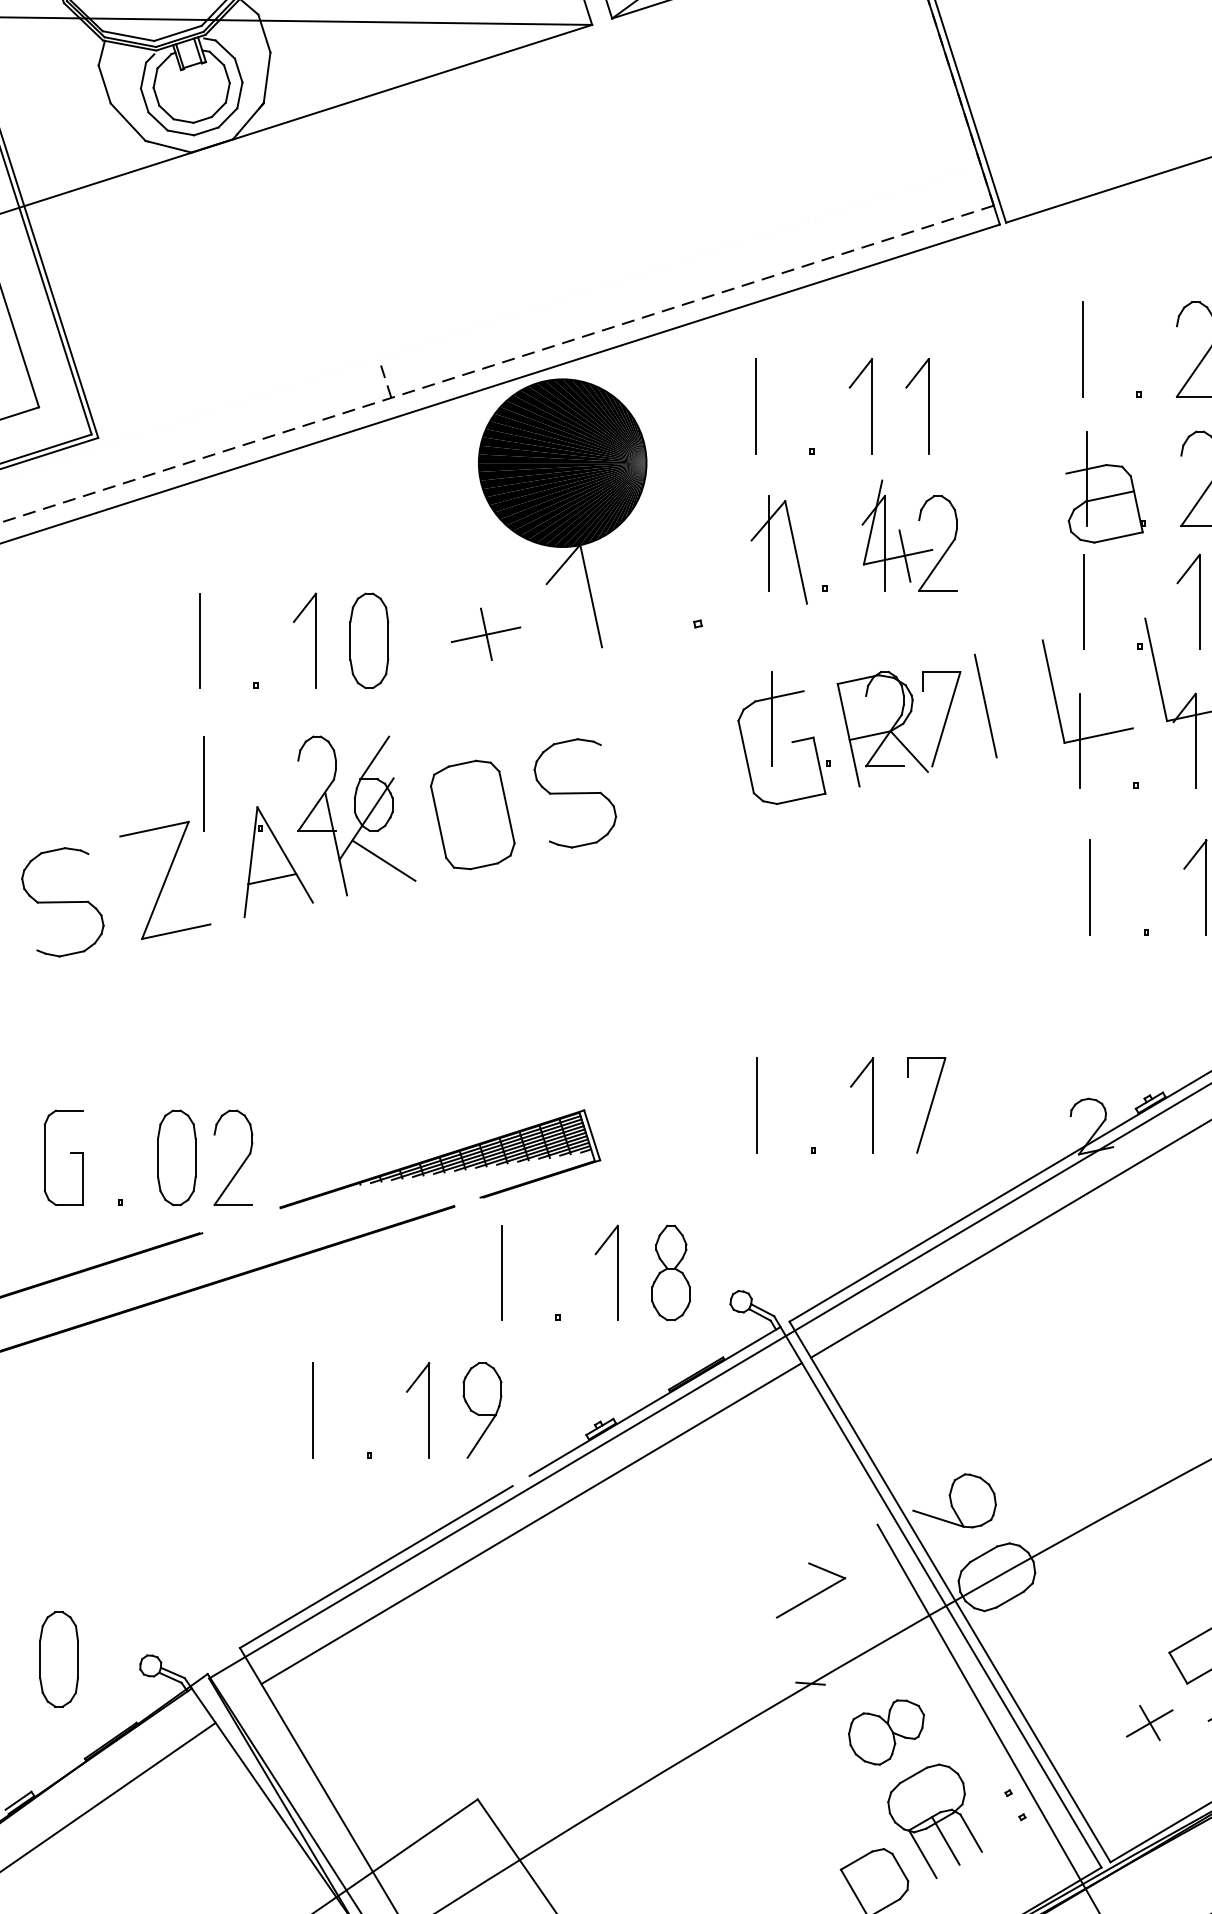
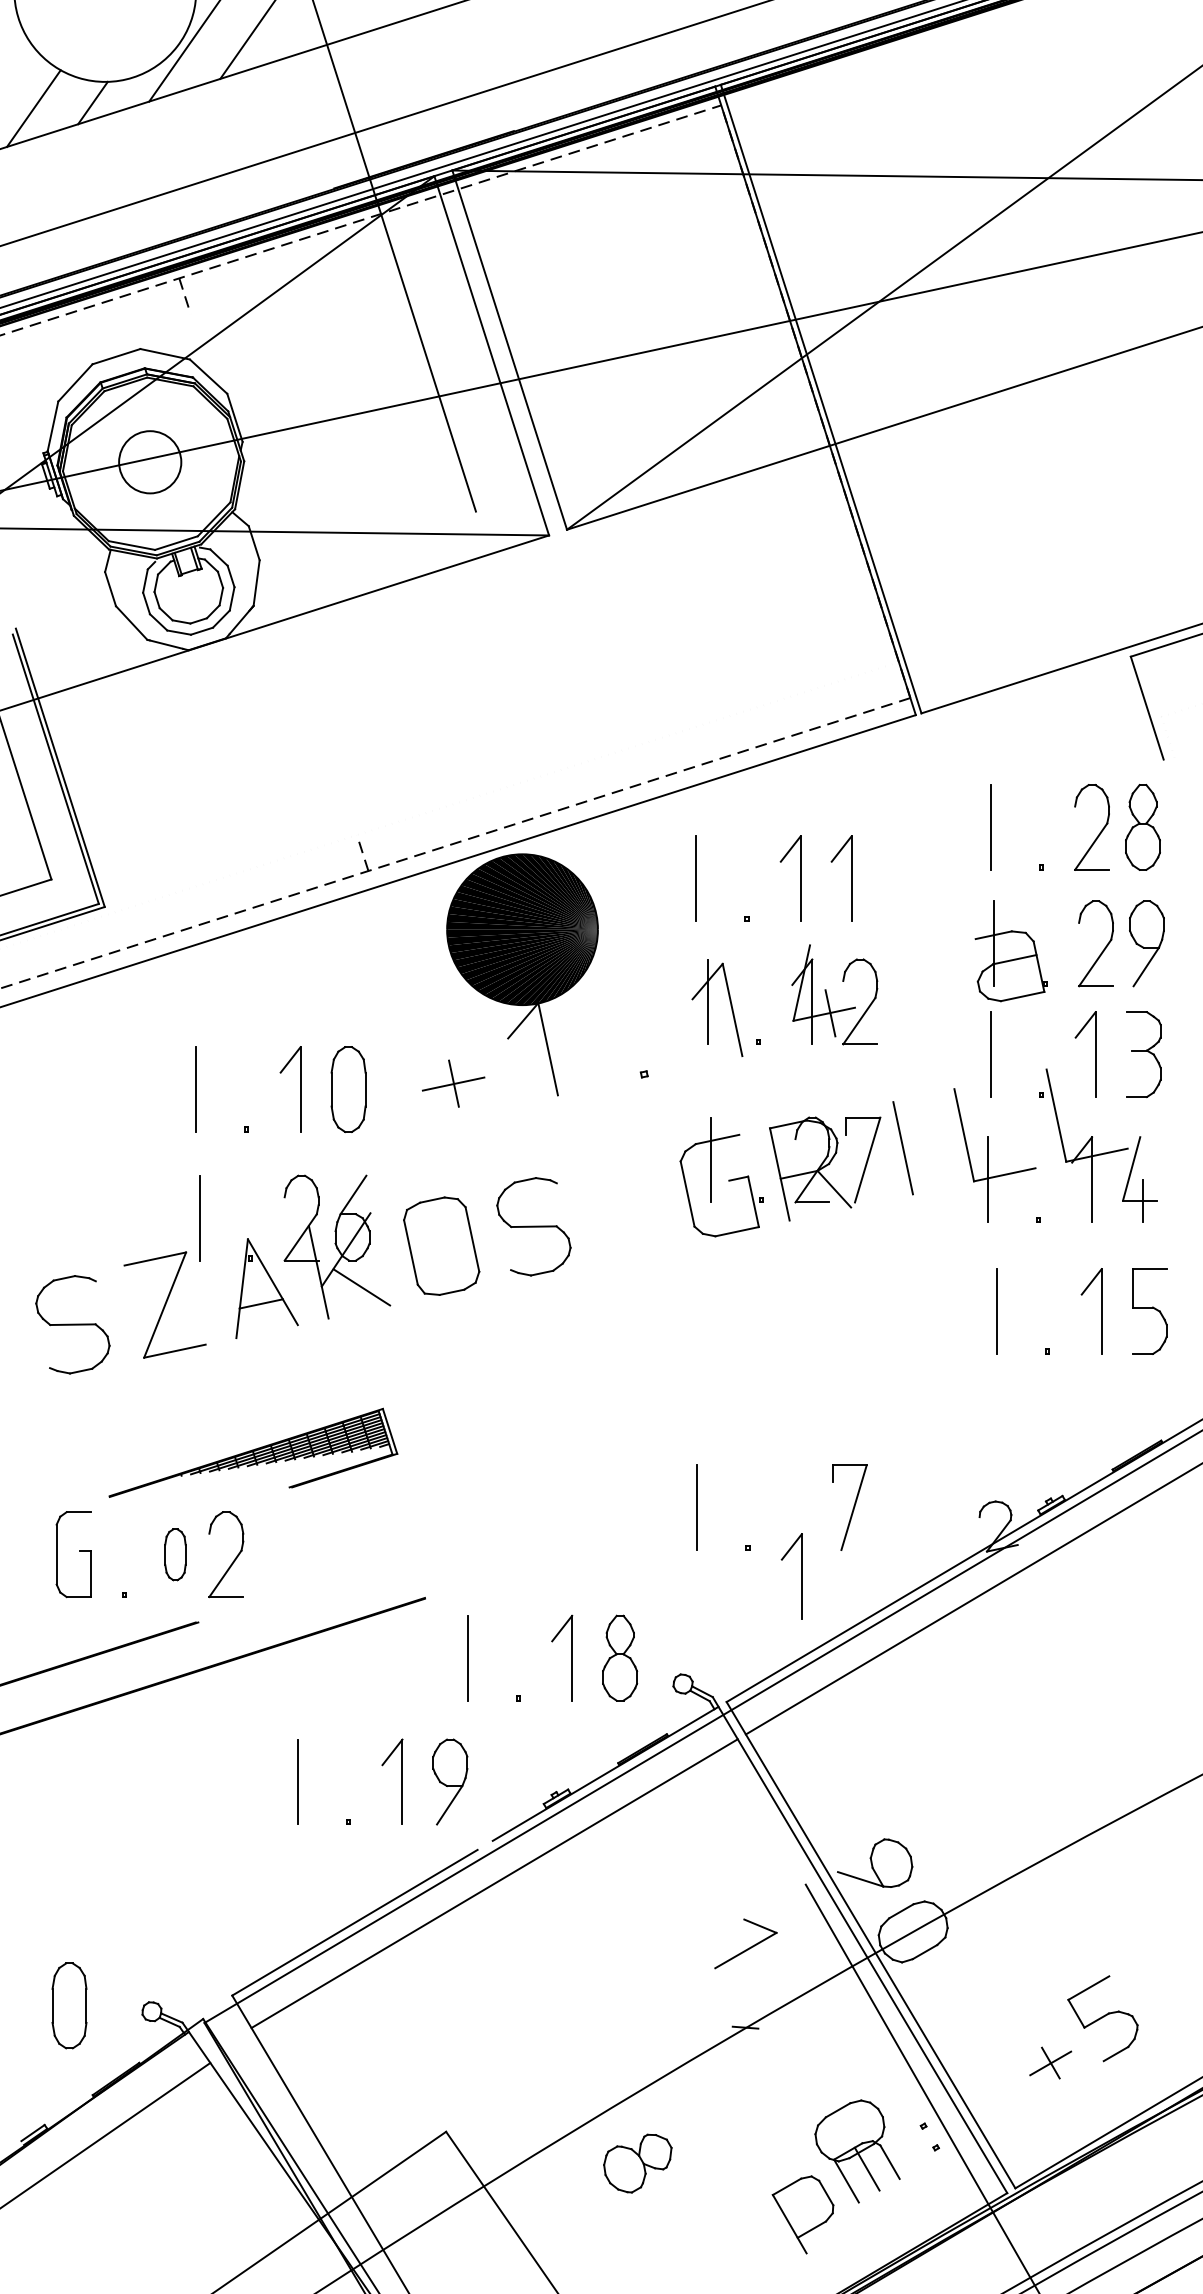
part: (872, 1105) -> (801, 1576), moved
part: (176, 1157) -> (175, 1554), size x0.6
part: (440, 1158) -> (253, 1452), moved
part: (886, 1732) -> (637, 2163), moved

